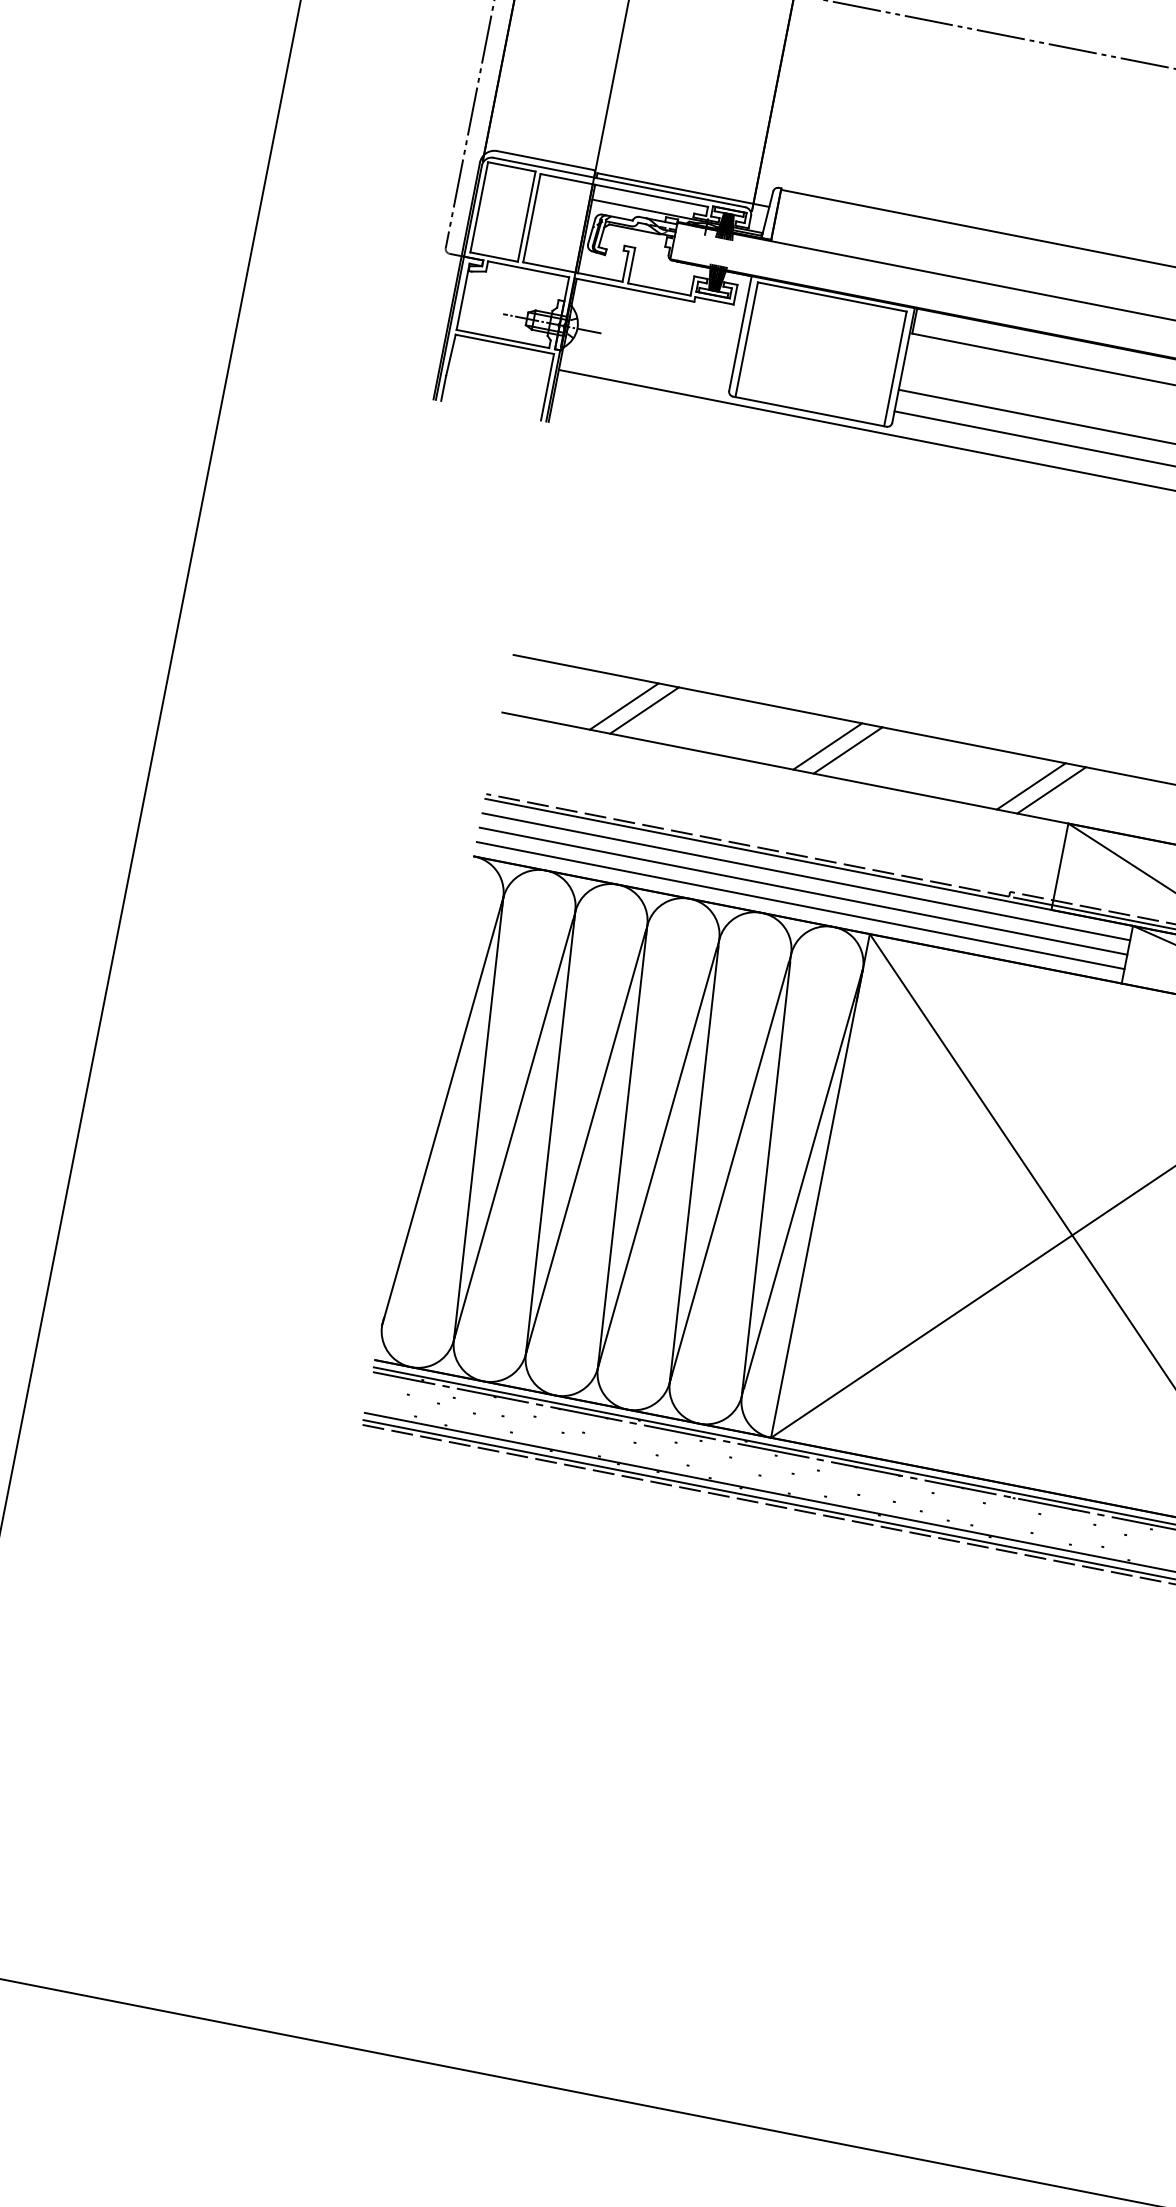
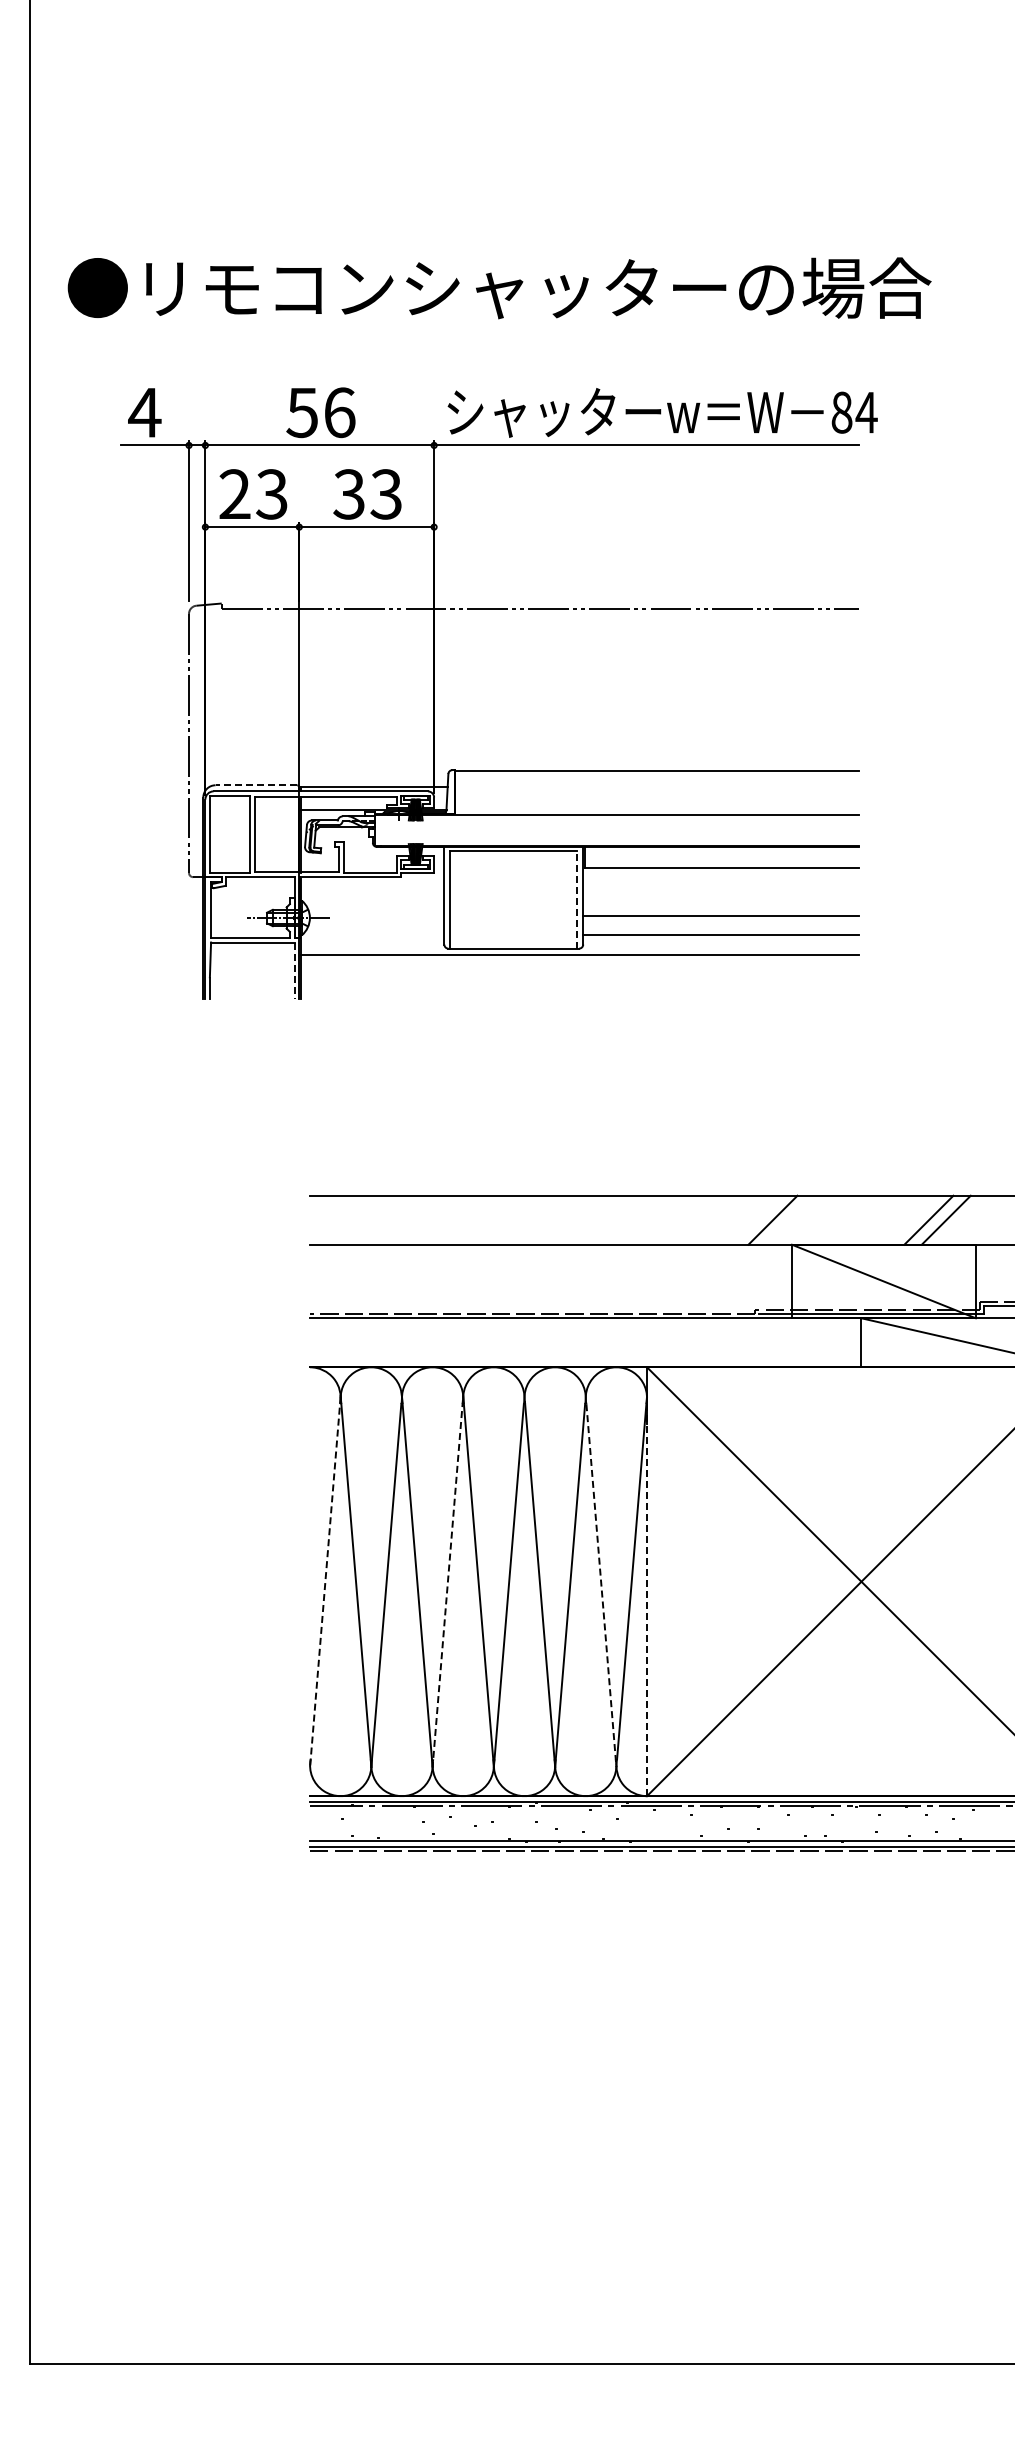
line: (545, 160) -> (256, 785), solid -> dashed
line: (895, 368) -> (577, 899), solid -> dashed
line: (546, 387) -> (294, 971), solid -> dashed
line: (623, 705) -> (408, 1219), removed
line: (643, 709) -> (425, 1219), removed
line: (826, 745) -> (581, 1219), removed
line: (848, 749) -> (599, 1219), removed
line: (1031, 785) -> (755, 1219), removed
line: (806, 876) -> (585, 1330), removed
line: (803, 890) -> (585, 1342), removed
line: (800, 906) -> (585, 1355), removed
line: (442, 1111) -> (325, 1581), solid -> dashed
line: (585, 1143) -> (447, 1584), solid -> dashed
line: (765, 1181) -> (601, 1586), solid -> dashed
line: (817, 1203) -> (647, 1596), solid -> dashed

